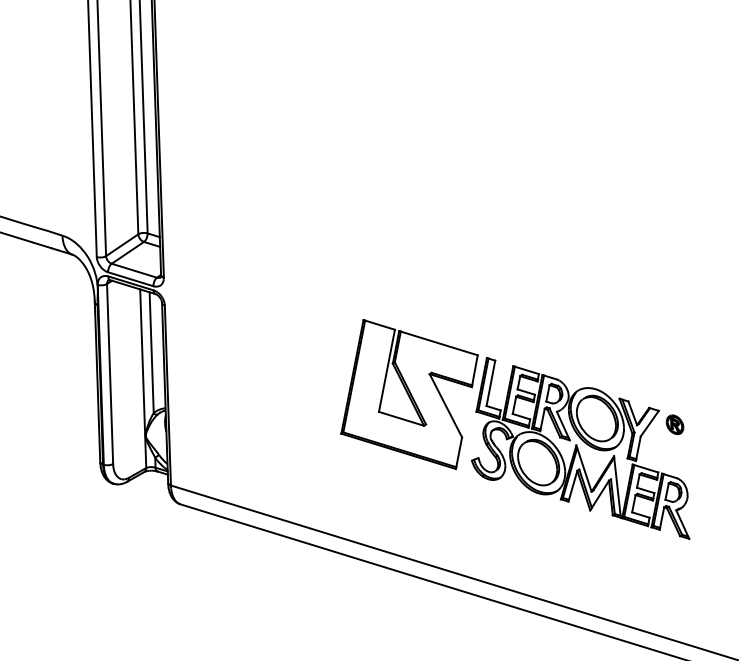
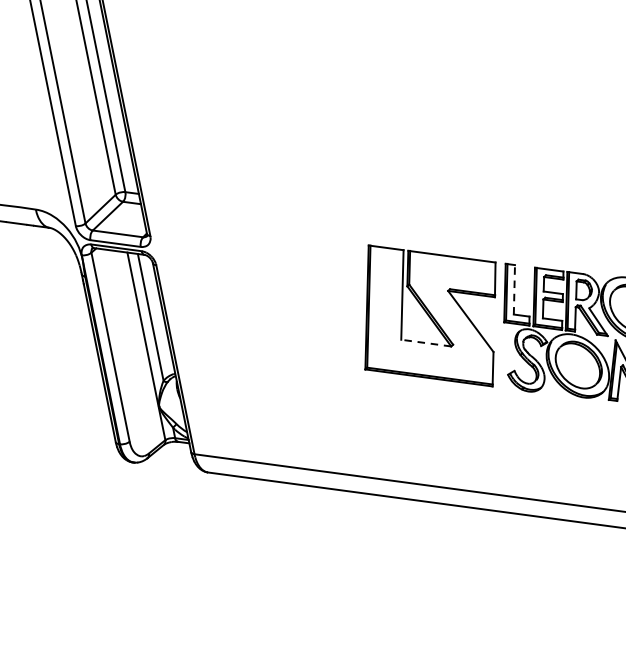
line: (491, 382) -> (514, 288), solid -> dashed
line: (401, 418) -> (426, 342), solid -> dashed

